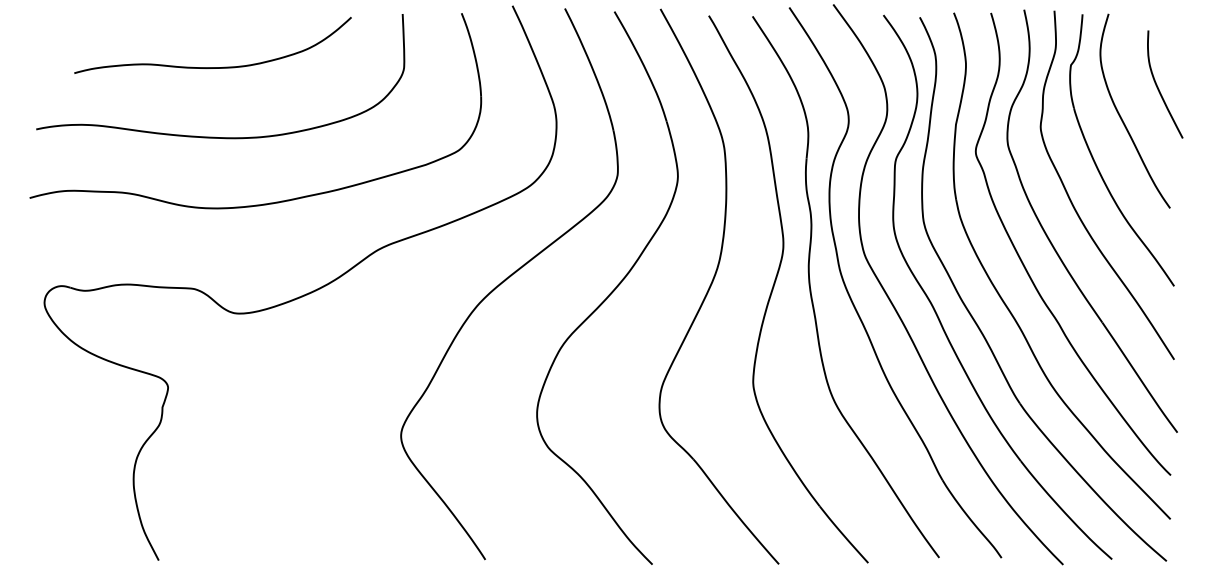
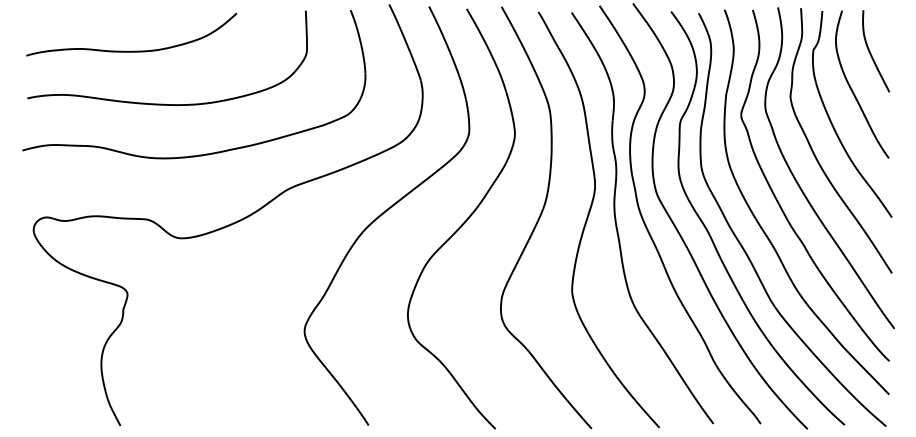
curve: (212, 66) -> (131, 50), moved
curve: (1159, 87) -> (871, 53), moved

